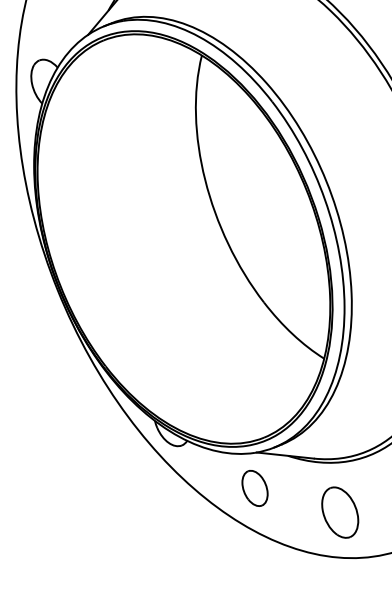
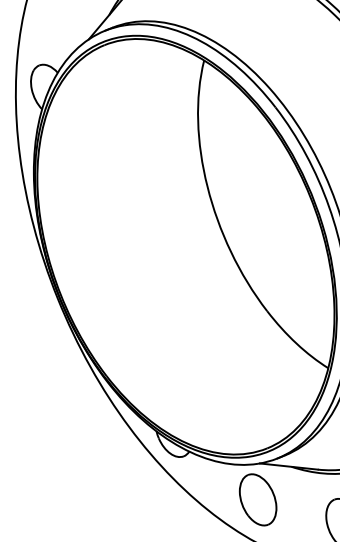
part: (254, 488) -> (257, 499), size x1.43

